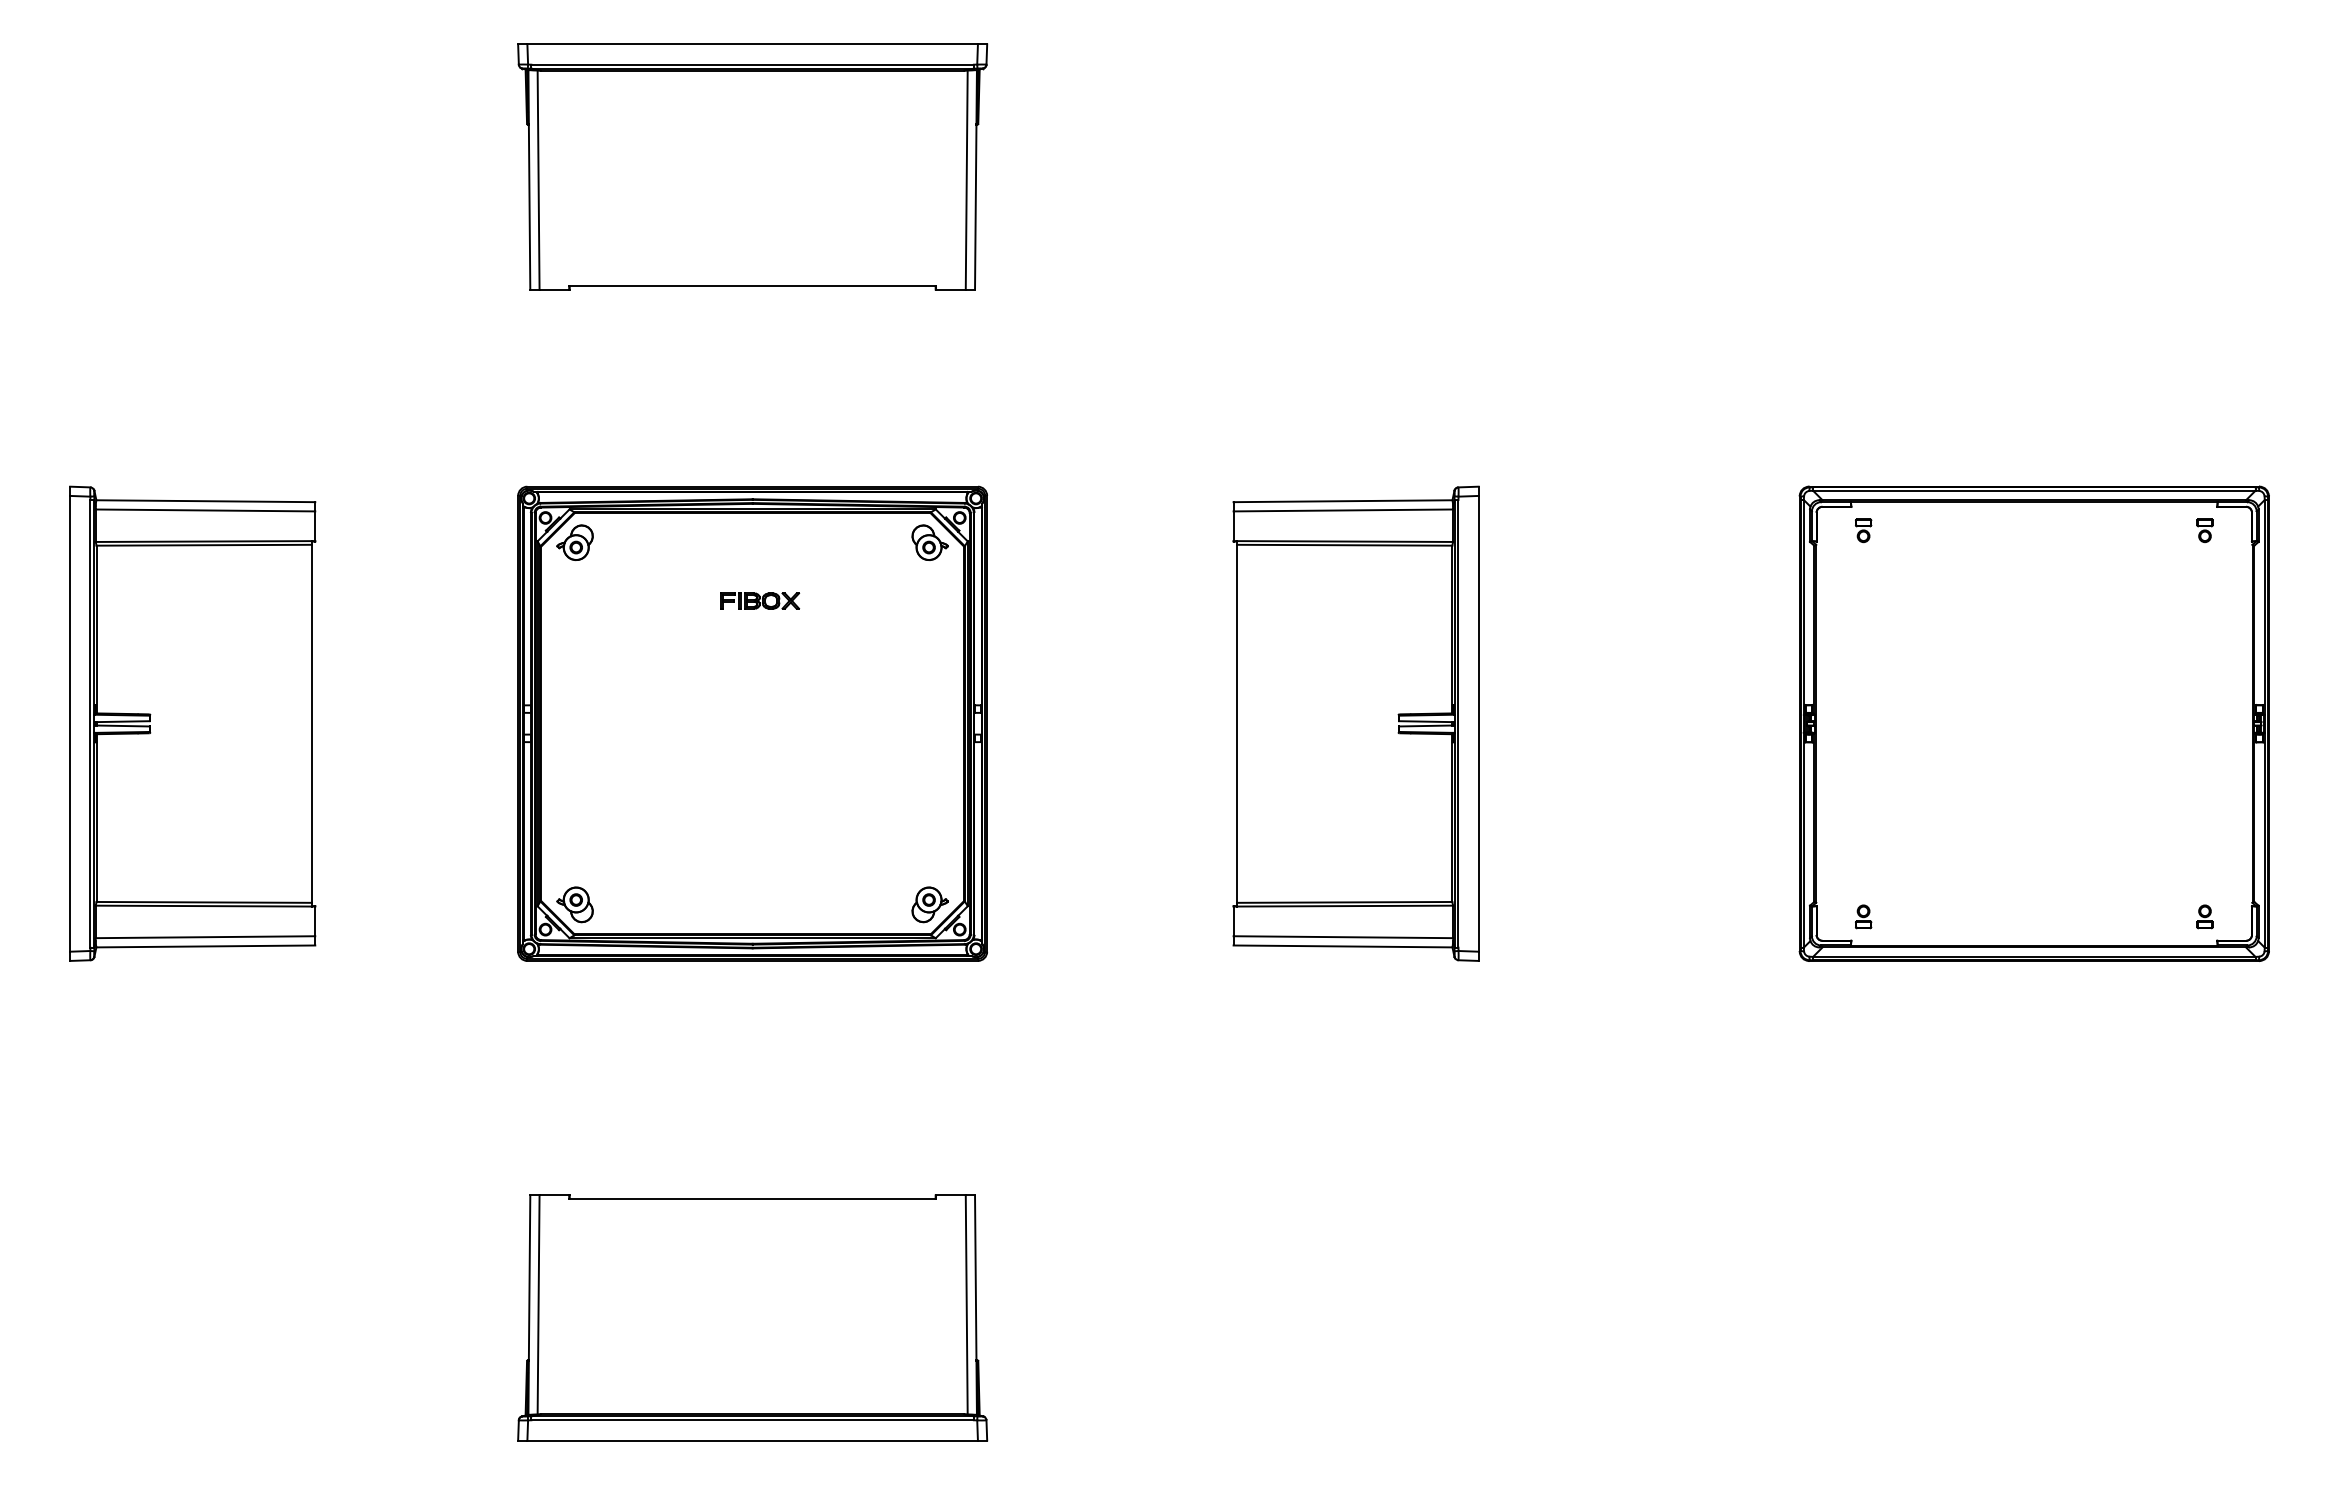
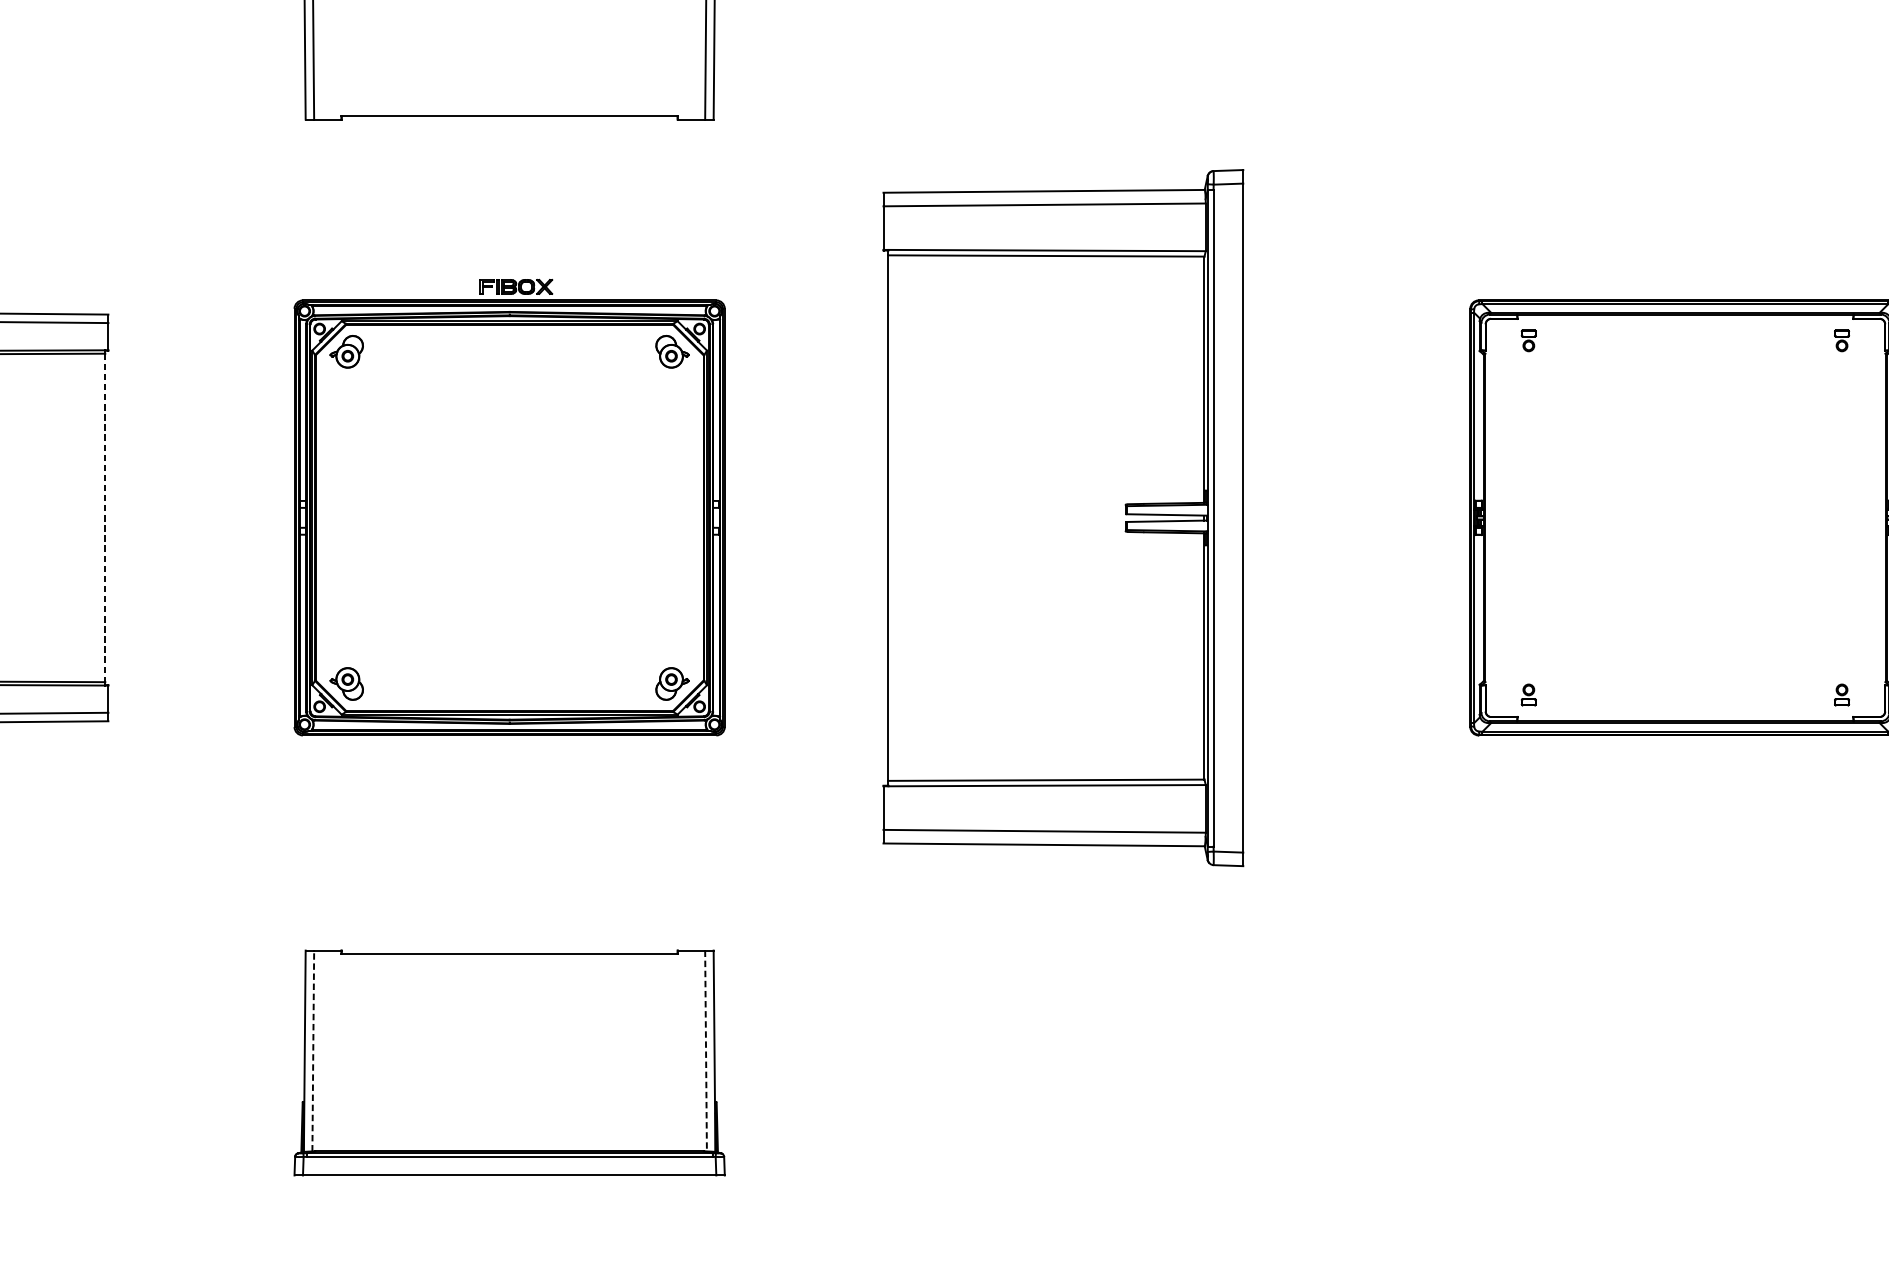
part: (760, 600) -> (516, 286), moved
part: (1355, 723) -> (1062, 517), size x1.6
line: (311, 724) -> (104, 518), solid -> dashed
line: (538, 1304) -> (313, 1050), solid -> dashed
line: (966, 1305) -> (705, 1051), solid -> dashed

